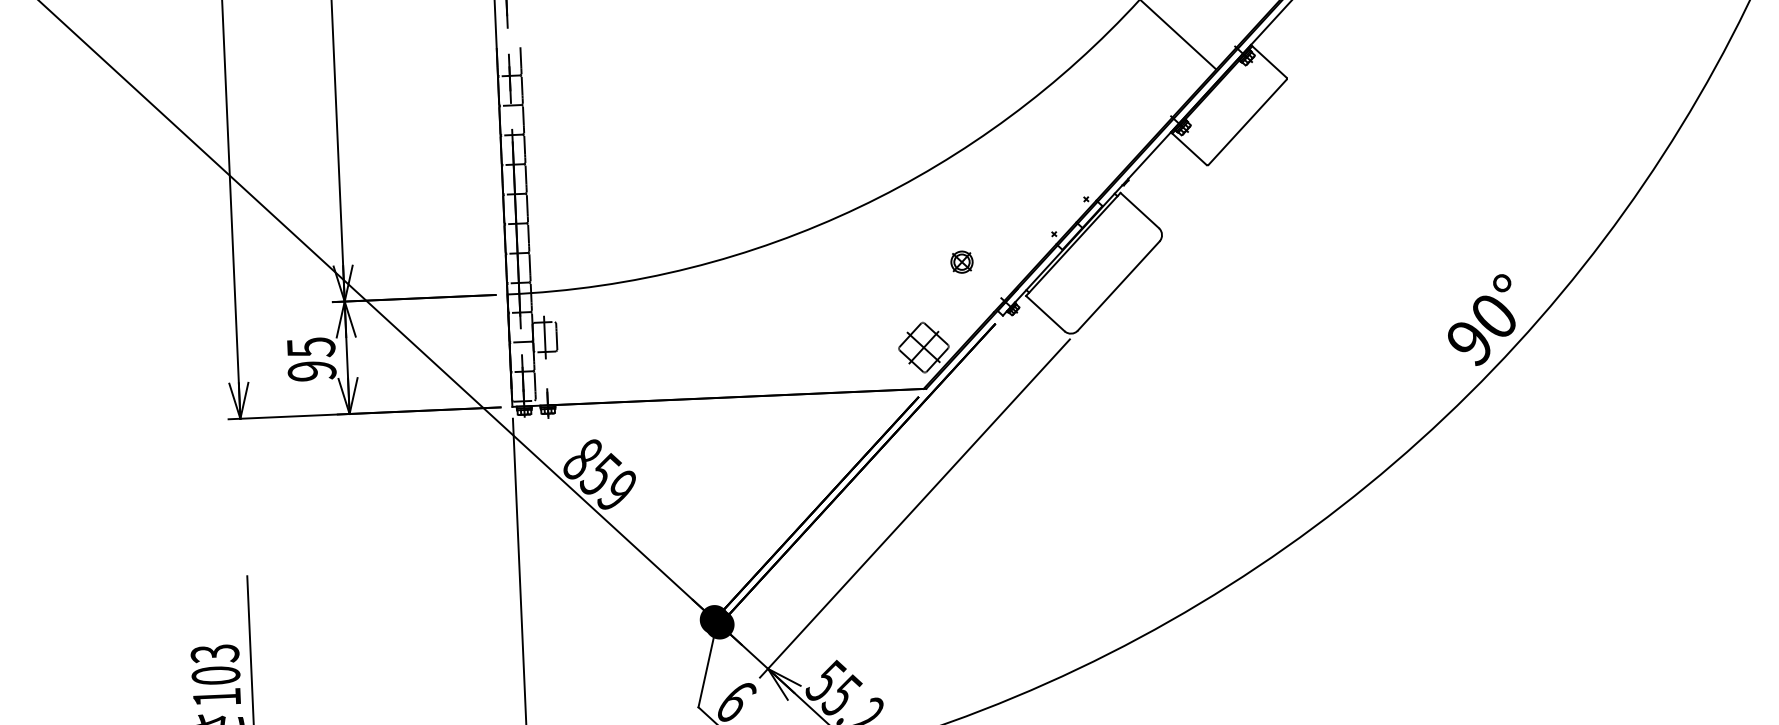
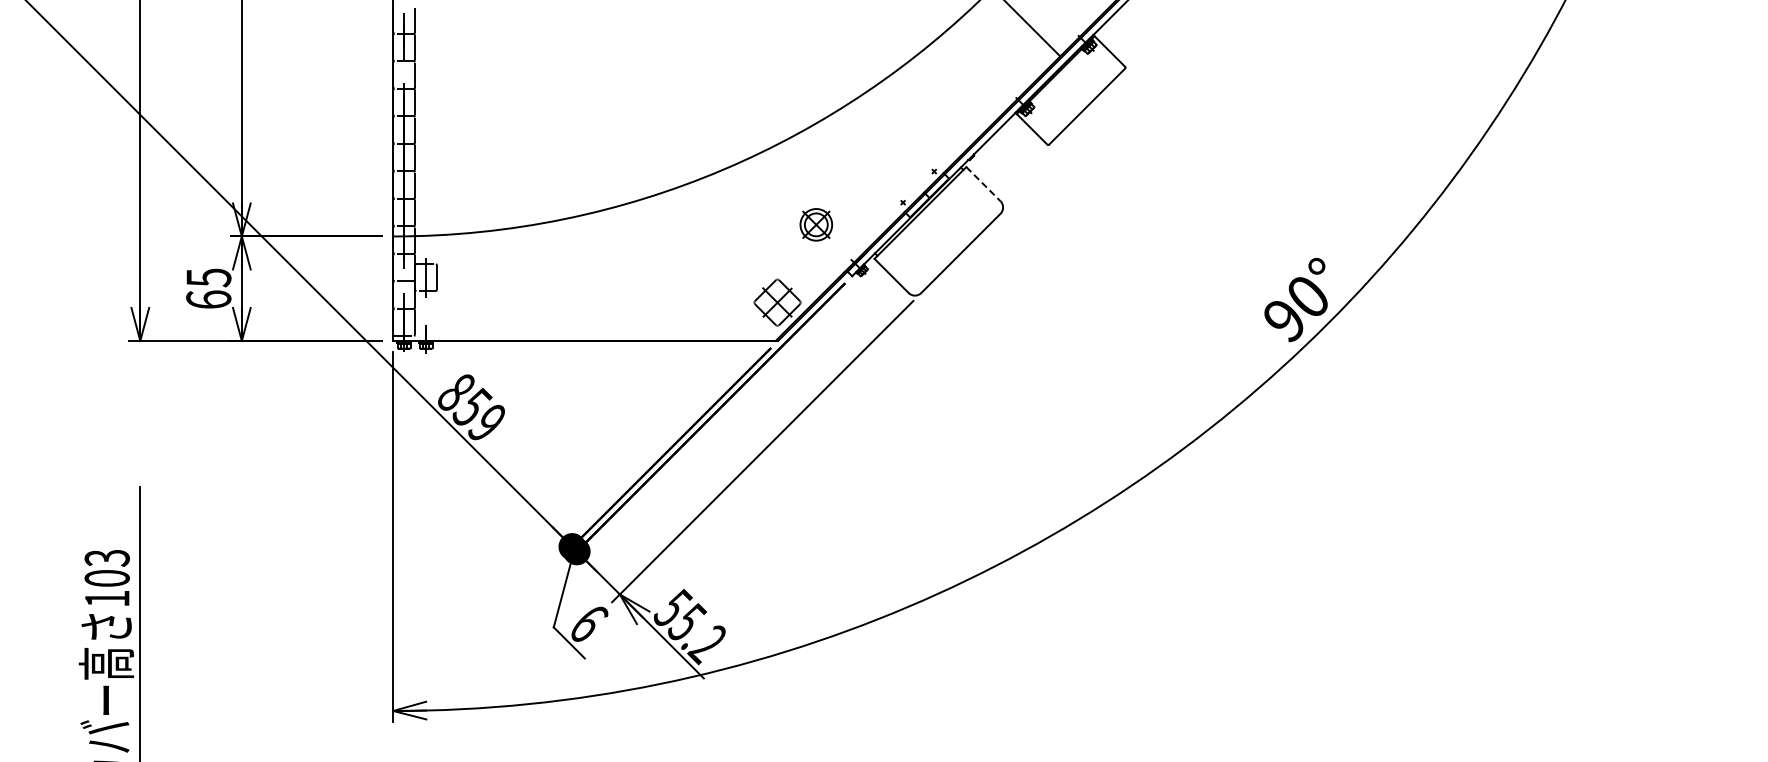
line: (1139, 210) -> (983, 184), solid -> dashed
part: (962, 261) -> (816, 224), size x1.6
text: (311, 370) -> (208, 299), 95 -> 65

